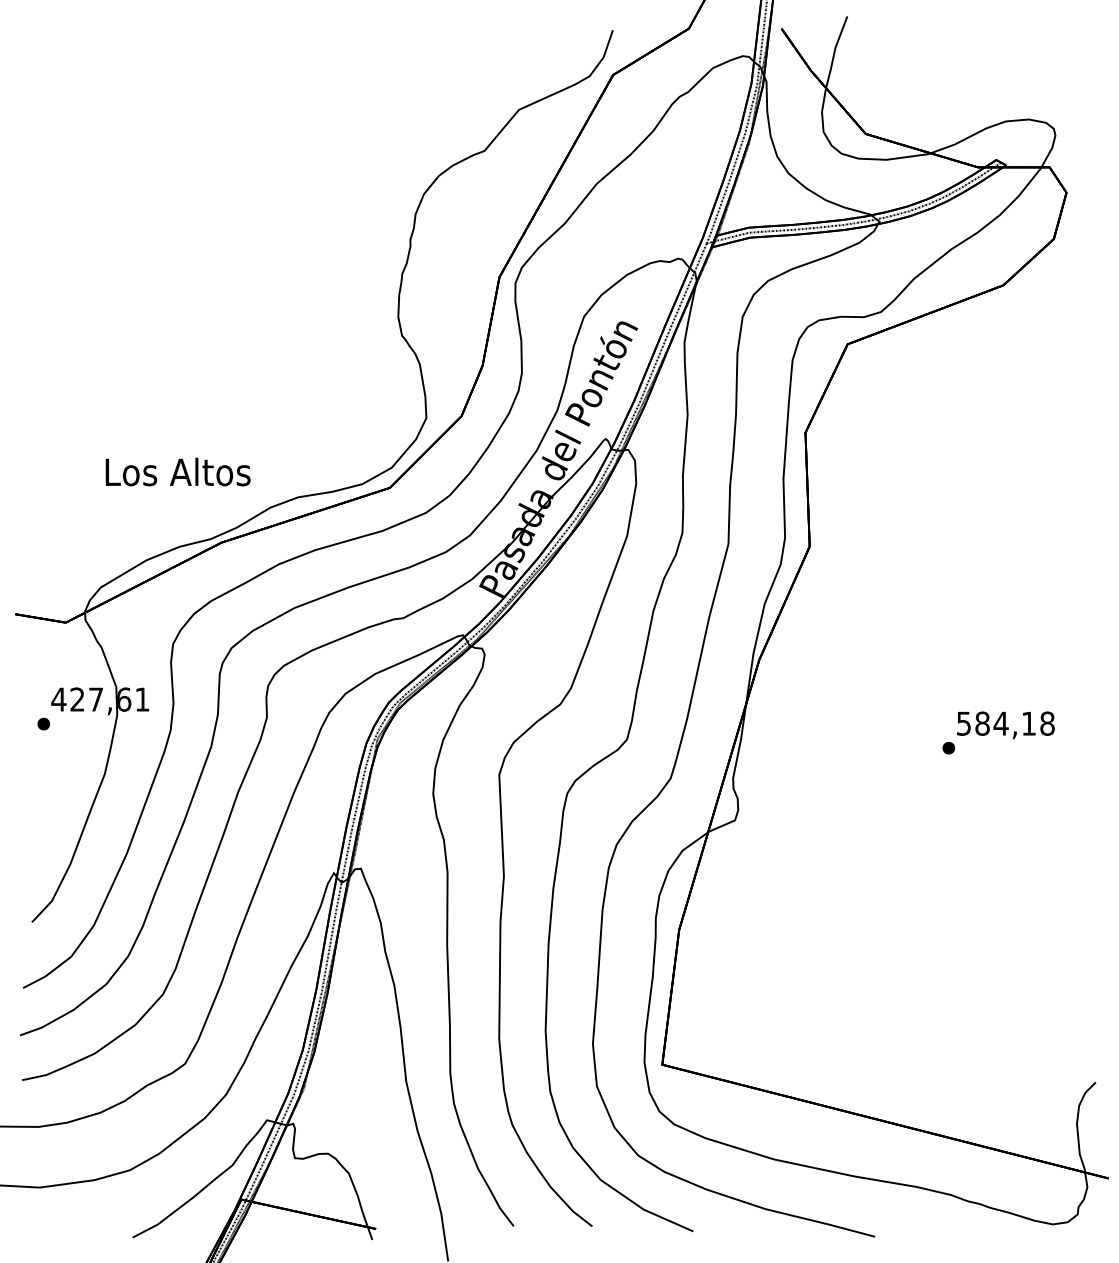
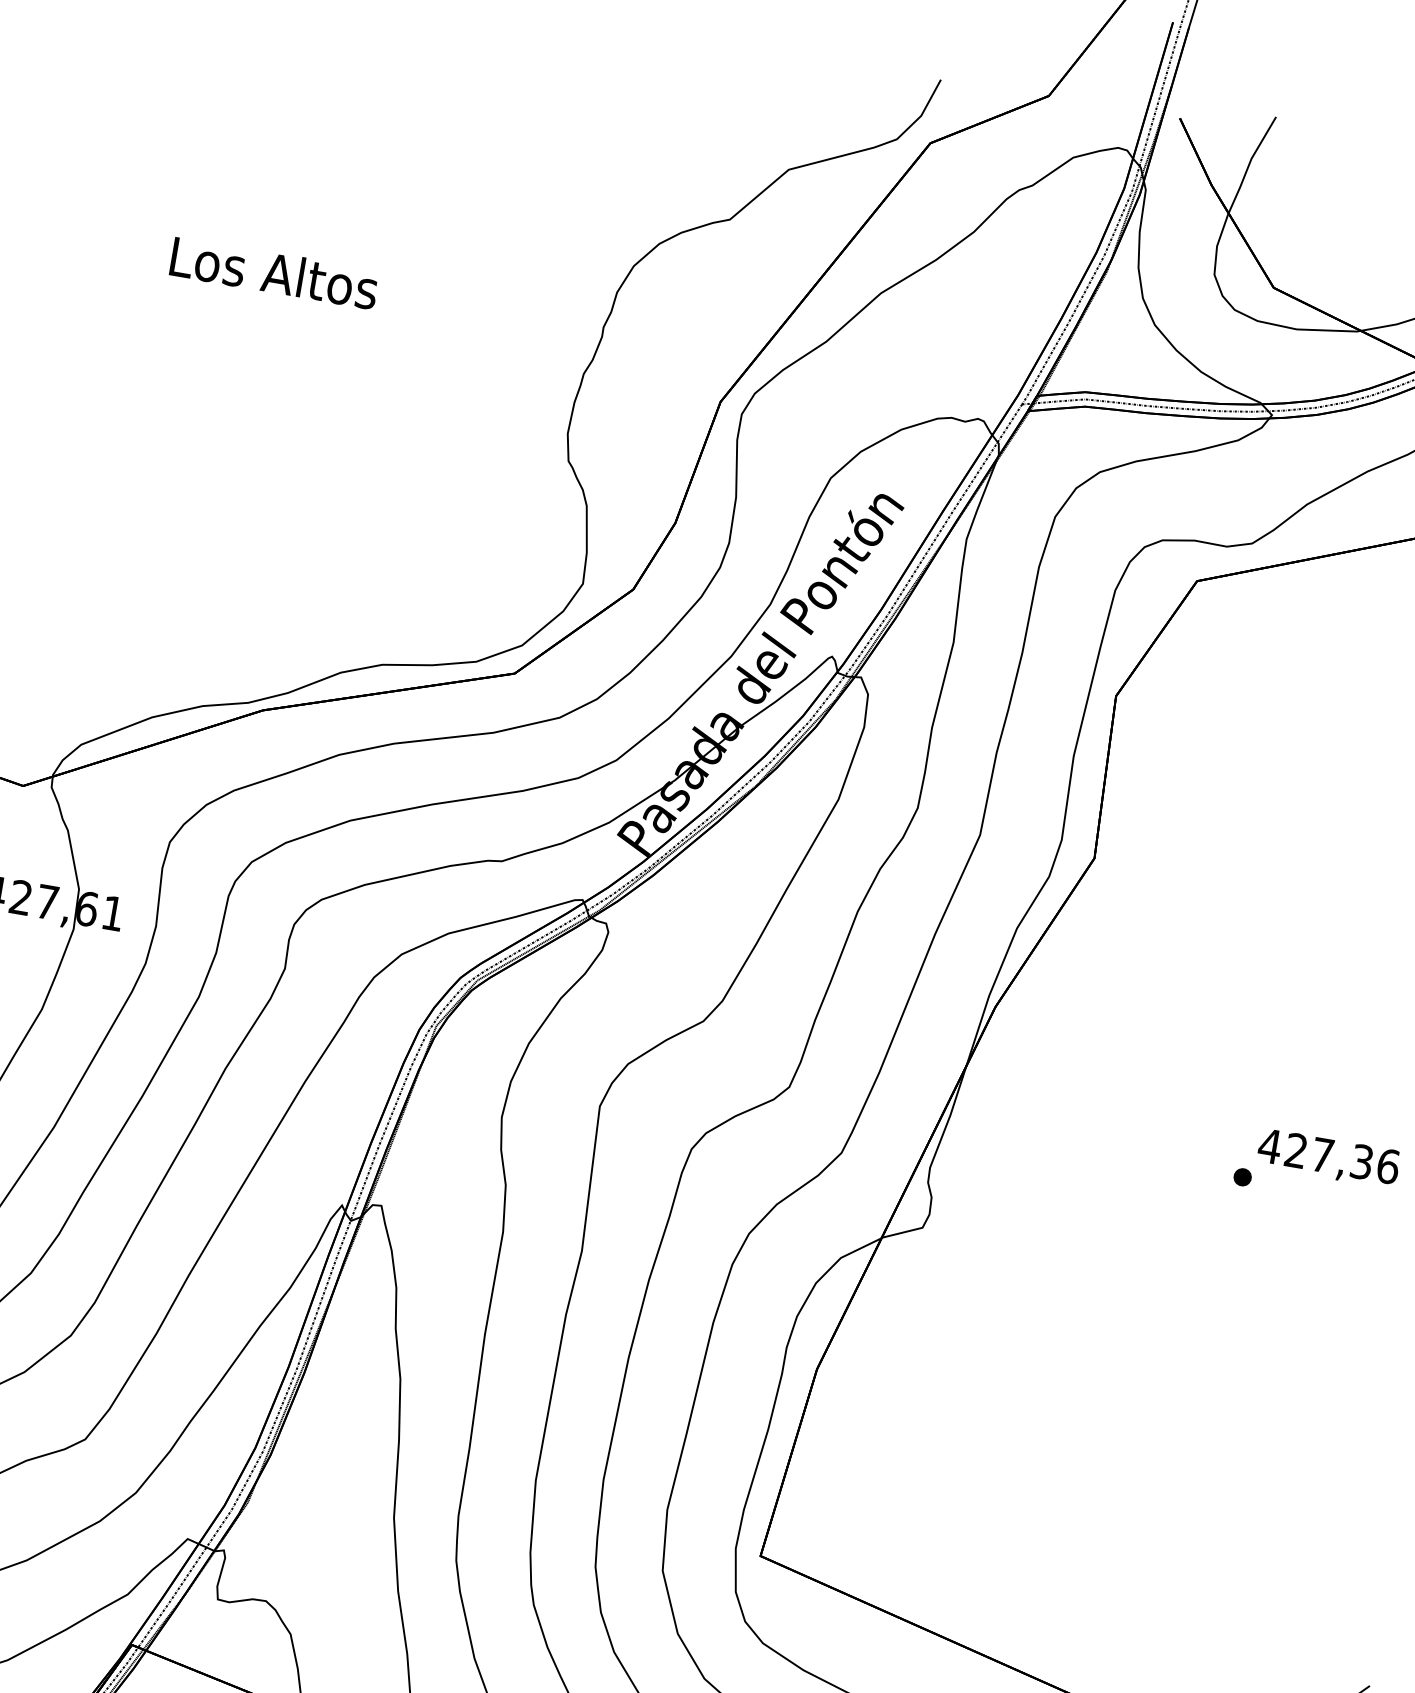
text: (177, 471) -> (273, 272), moved
text: (1005, 723) -> (1328, 1156), 584,18 -> 427,36

